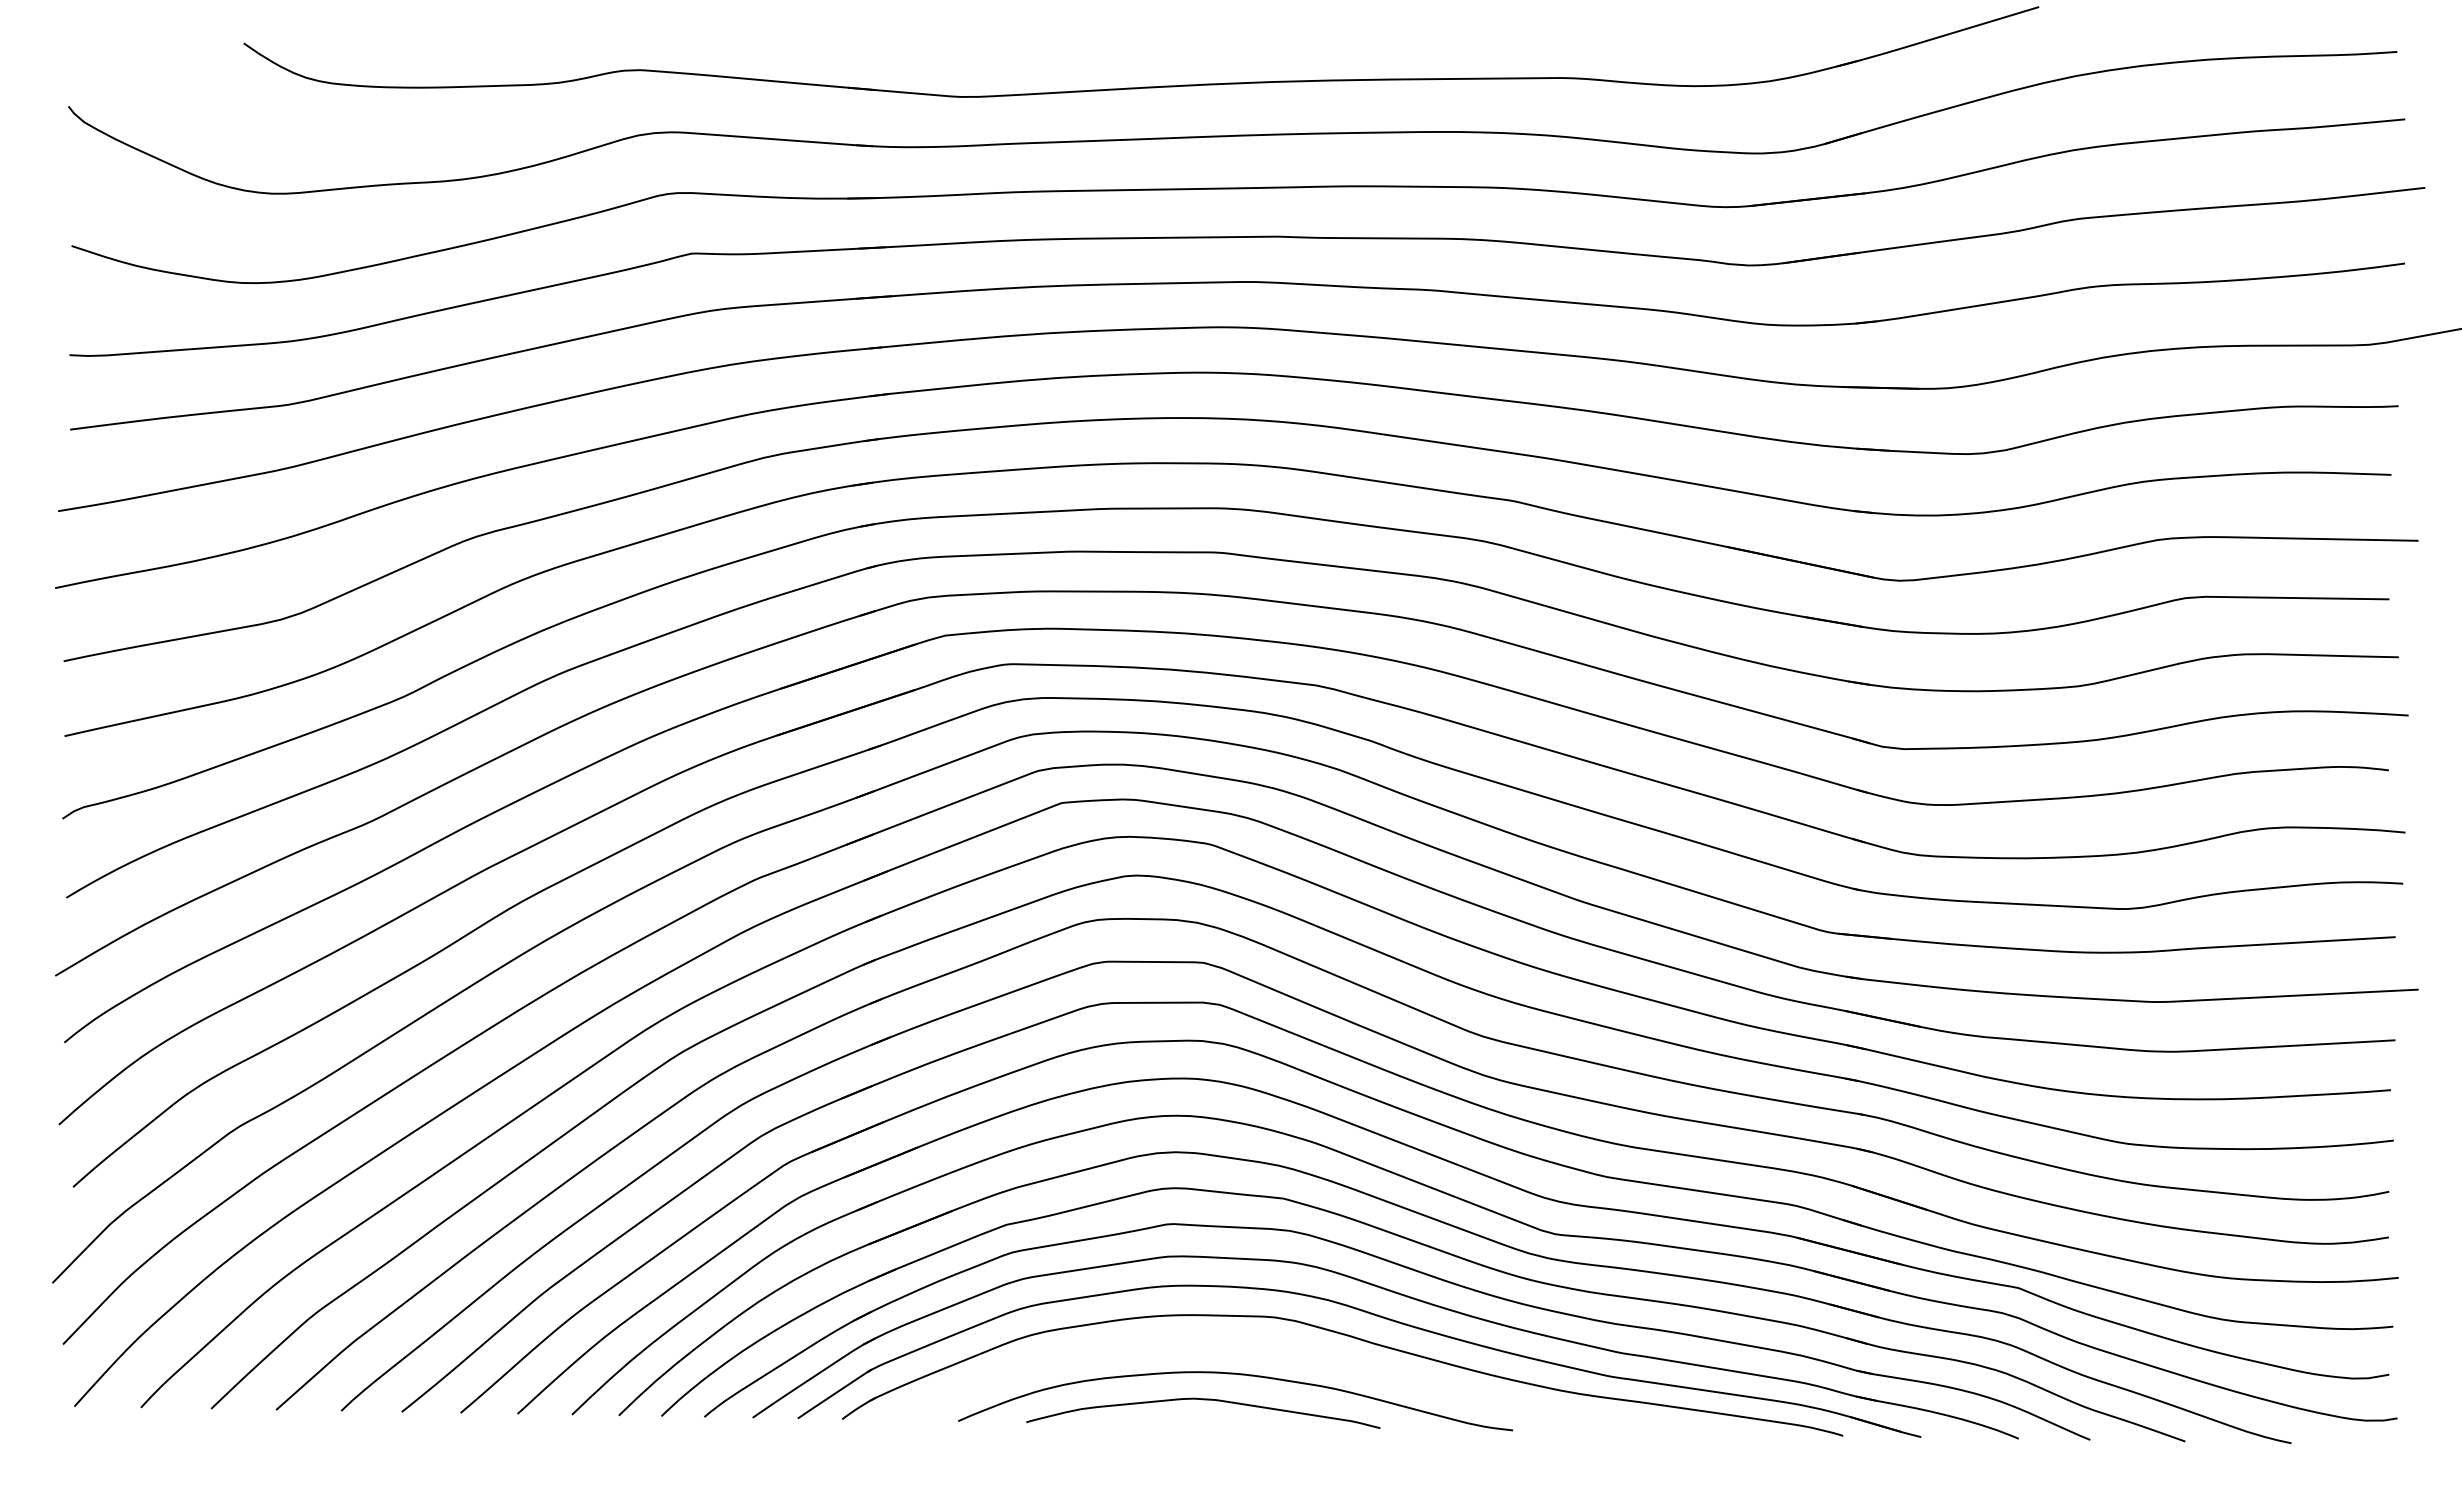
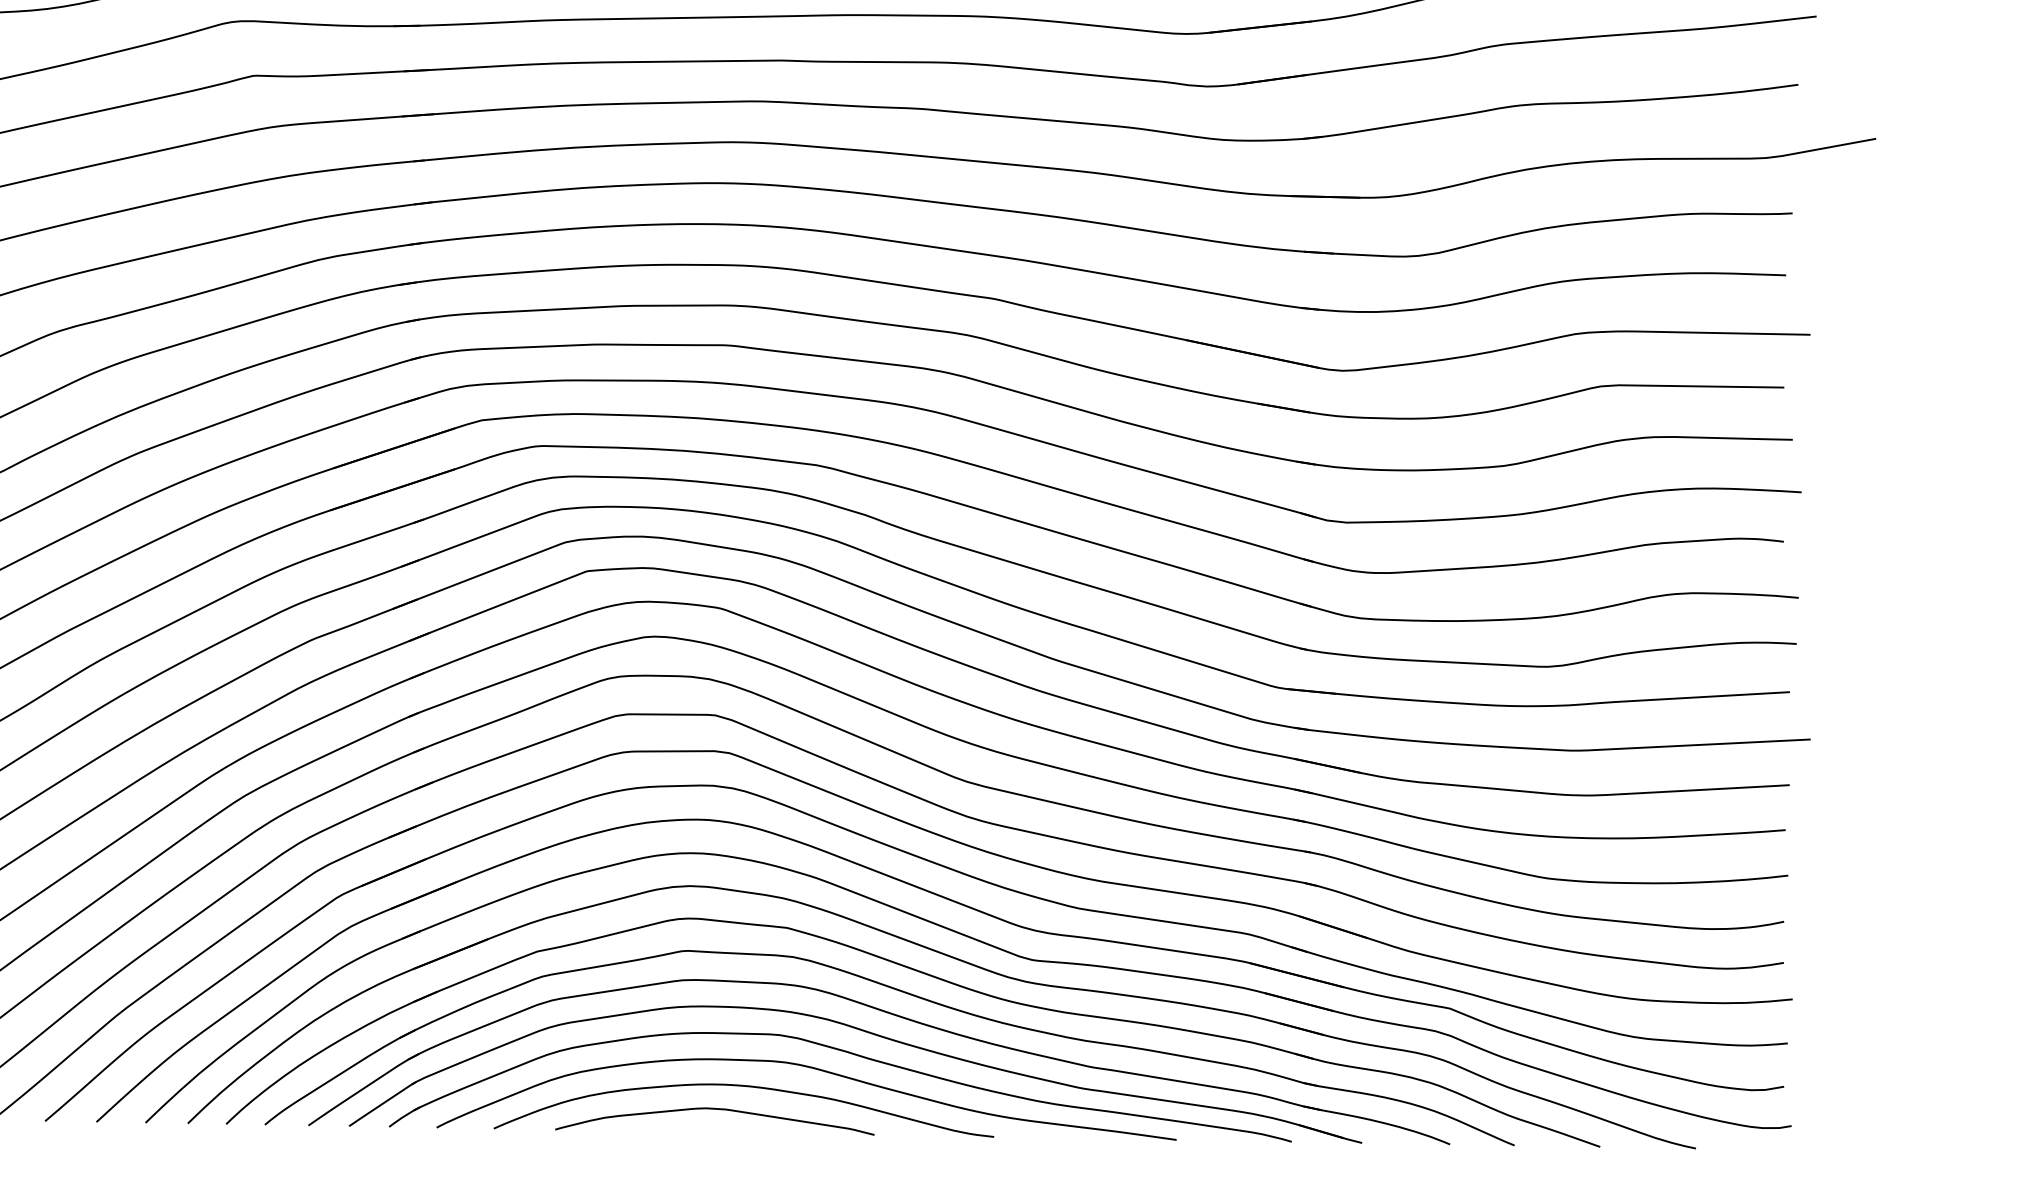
curve: (1313, 1355) -> (814, 1069), added

